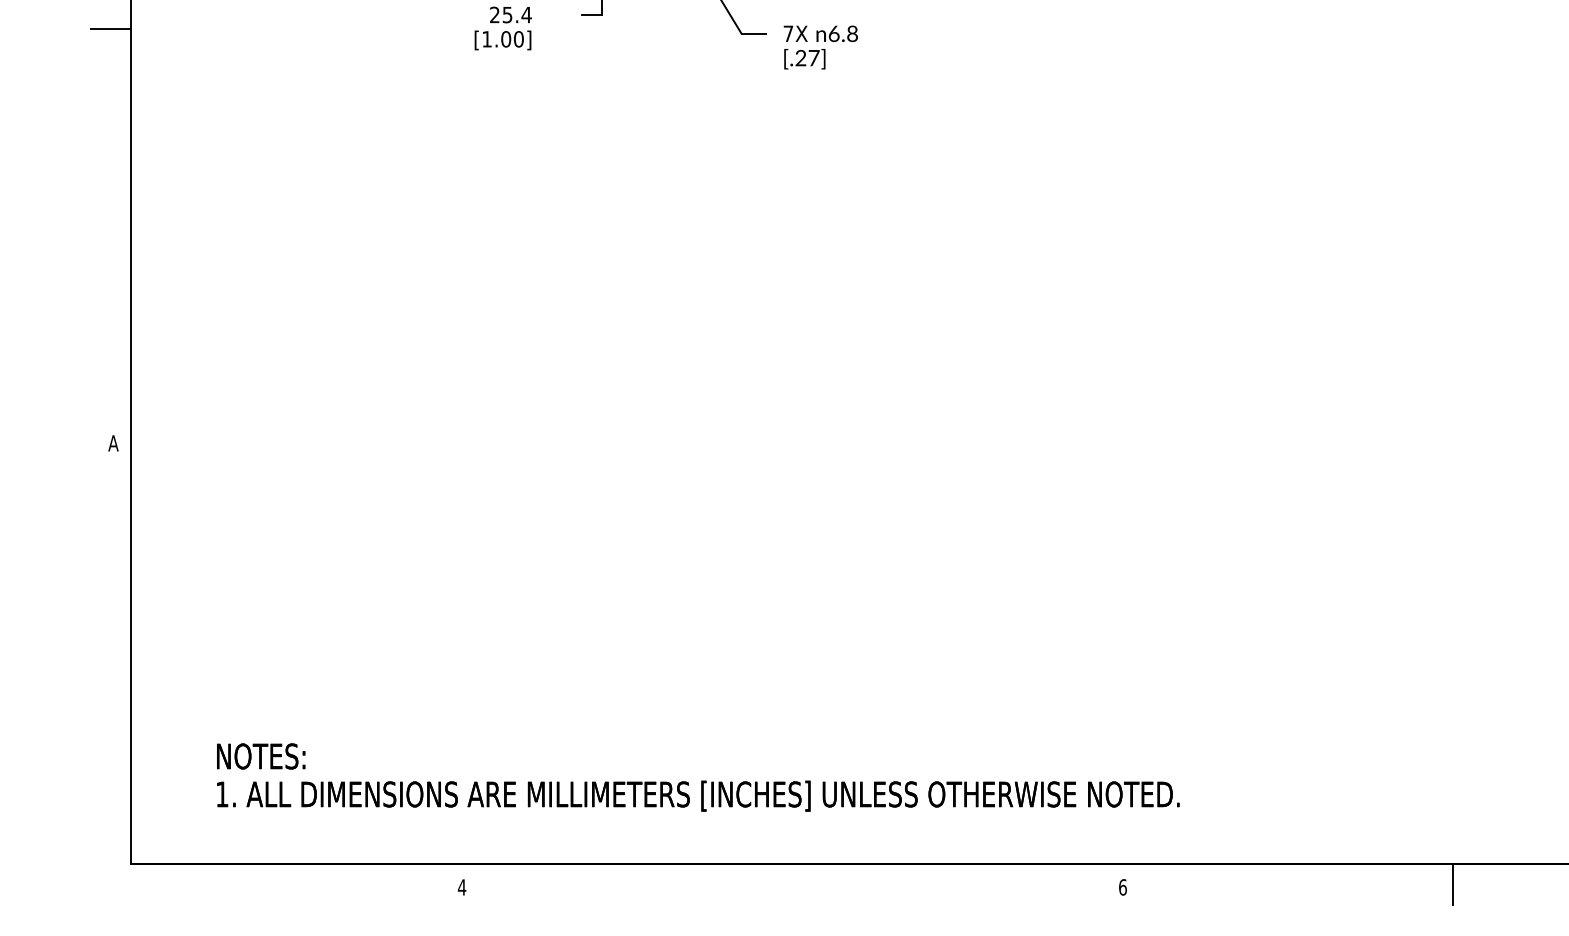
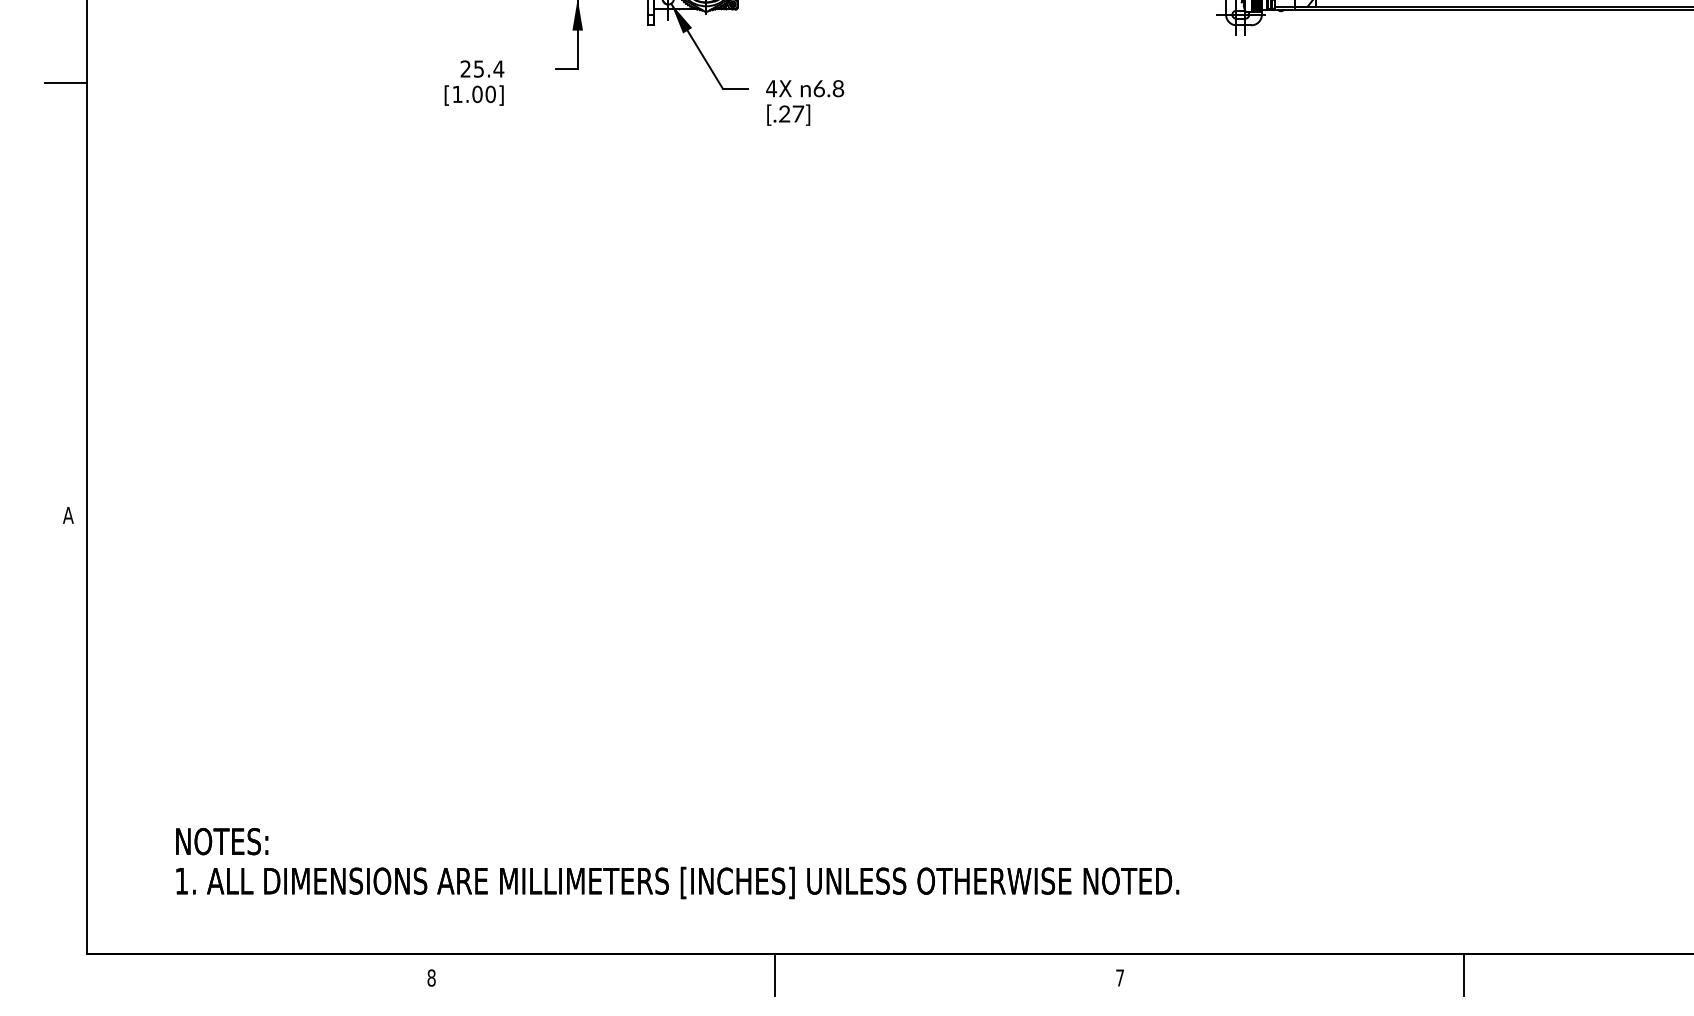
text: (788, 33) -> (771, 88), 7X -> 4X
line: (792, 884) -> (775, 974), added
text: (462, 886) -> (431, 977), 4 -> 8
text: (1123, 886) -> (1120, 977), 6 -> 7

